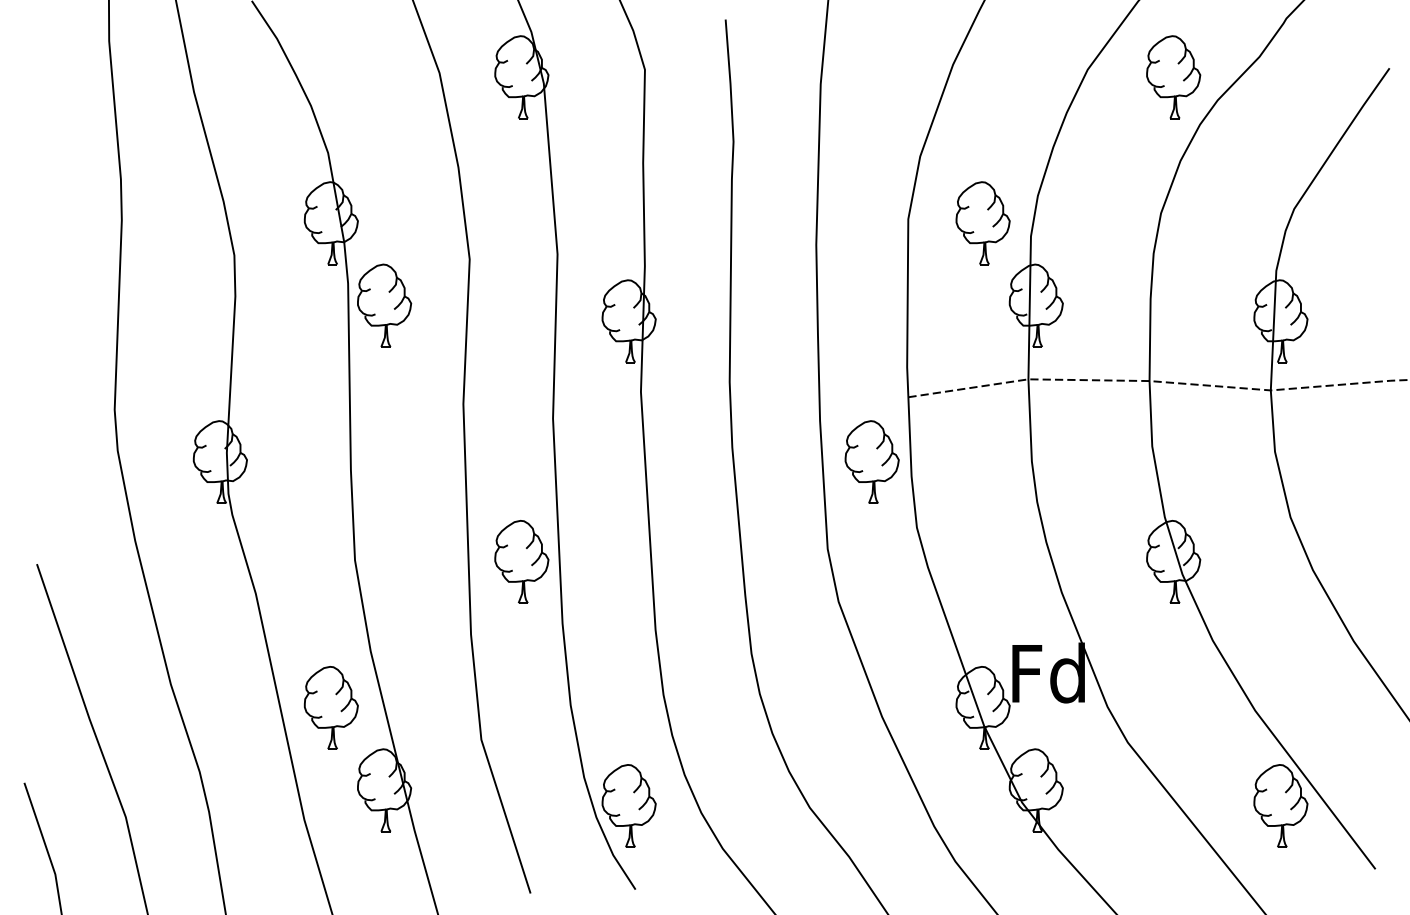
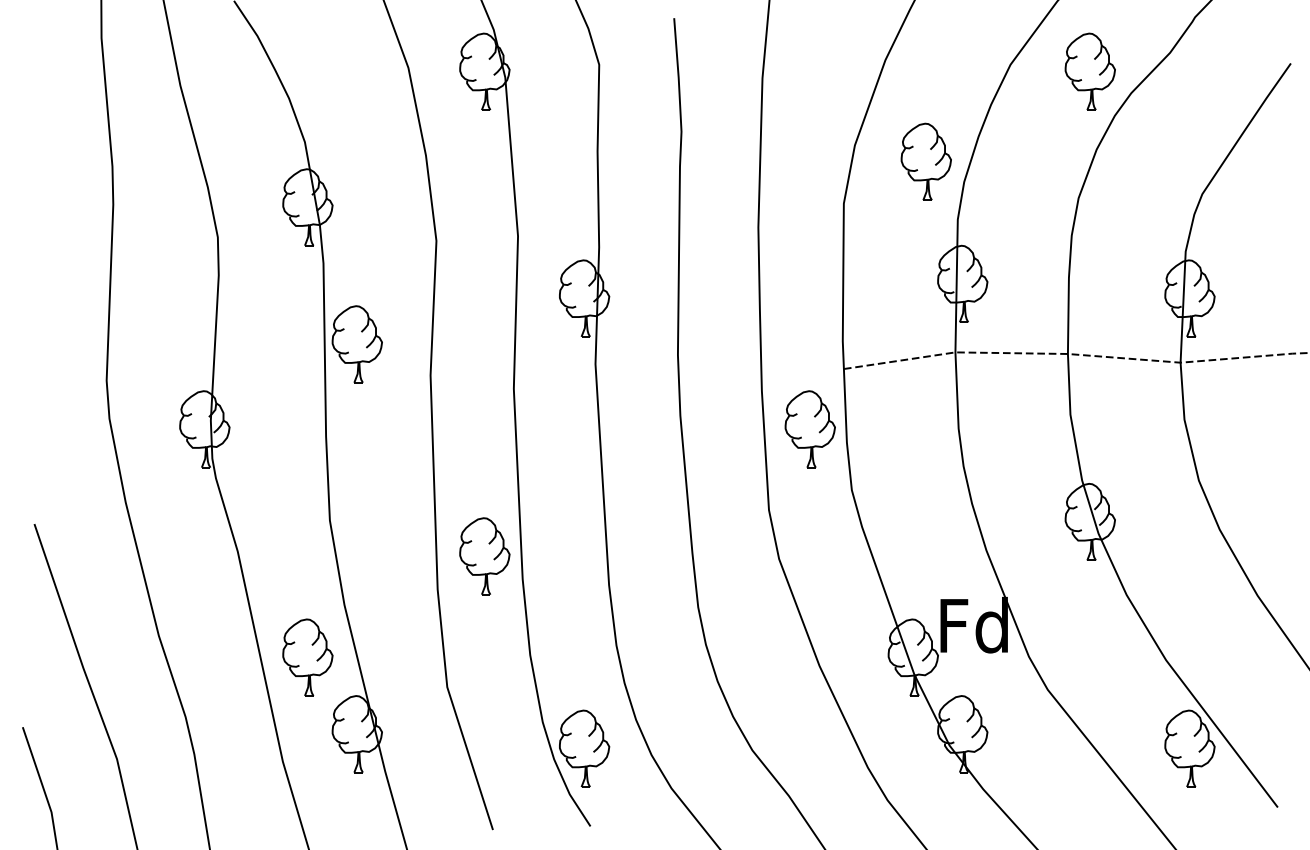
part: (982, 223) -> (925, 162), moved
part: (384, 305) -> (357, 344), moved
part: (521, 561) -> (484, 555), moved

